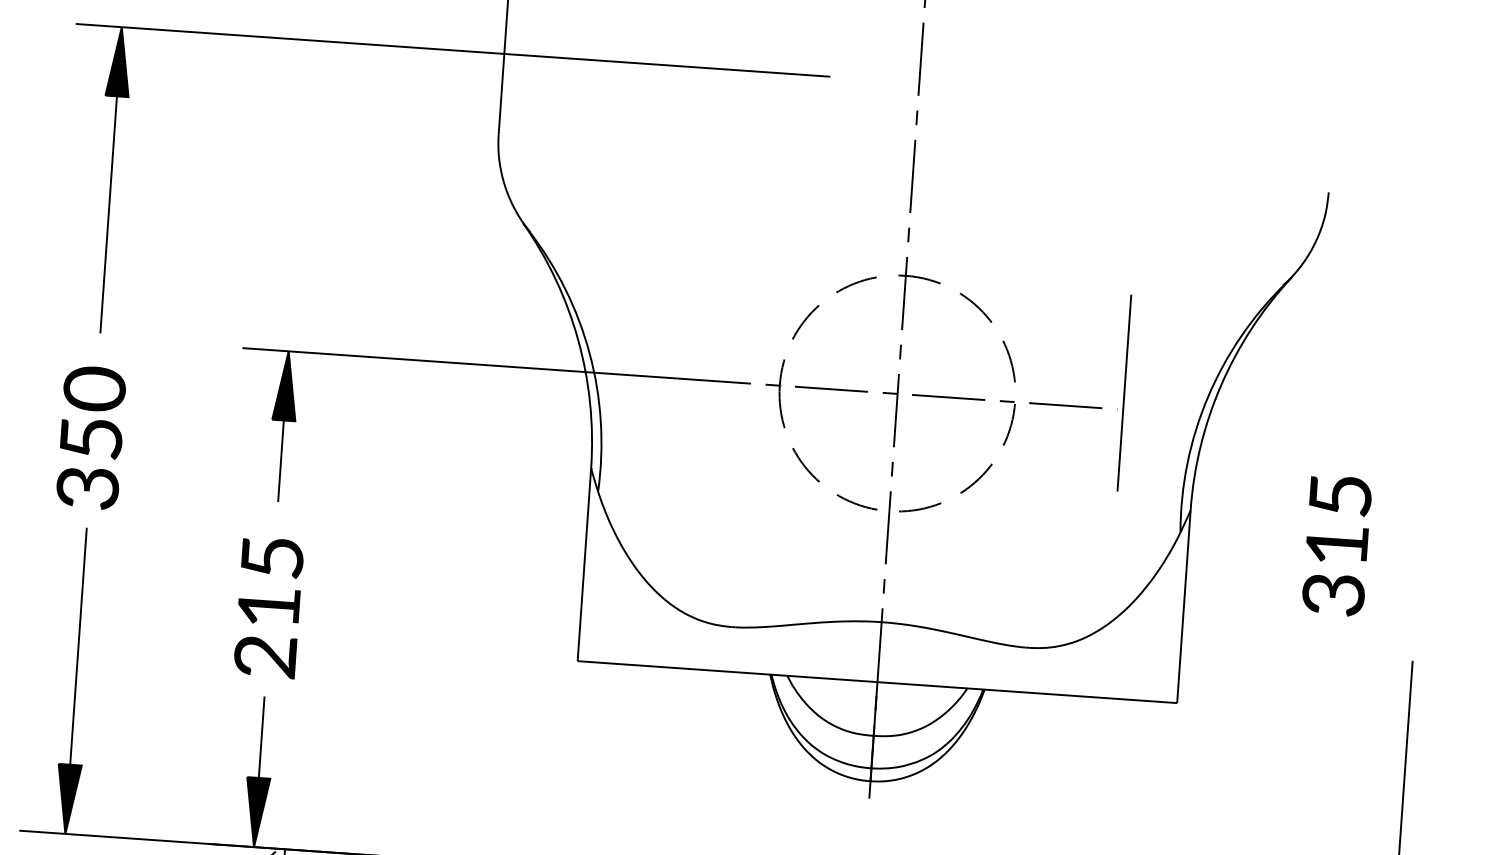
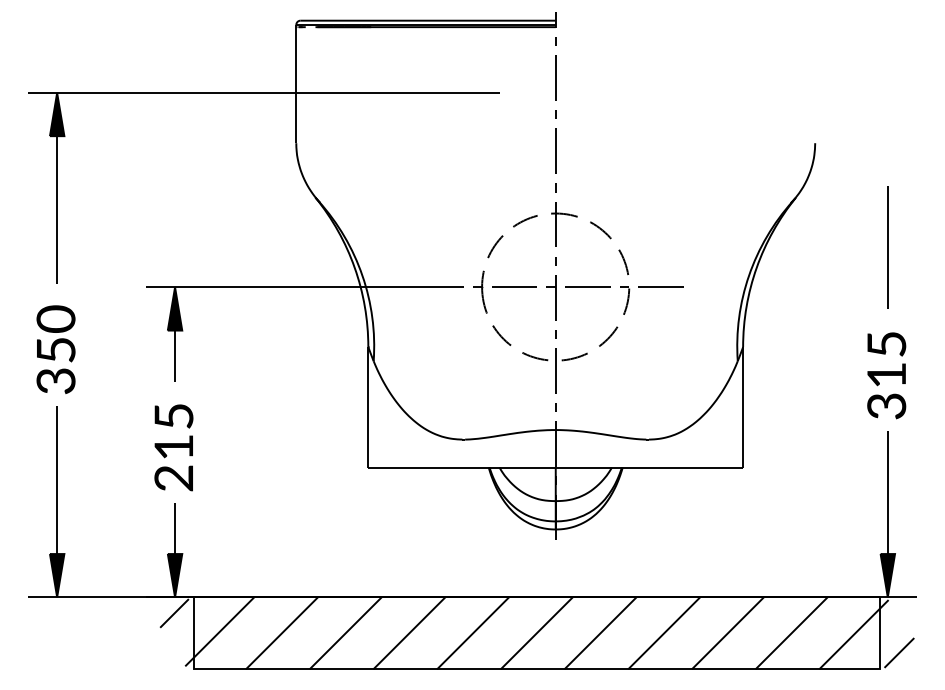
line: (1123, 392) -> (887, 247), moved
text: (1336, 545) -> (886, 375), moved

